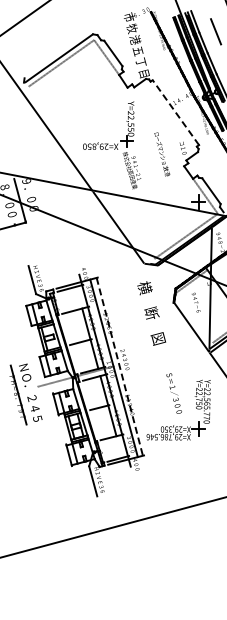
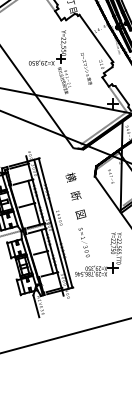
line: (175, 112) -> (96, 38), dashed -> solid
text: (151, 313) -> (75, 196), moved
line: (119, 366) -> (55, 222), dashed -> solid
text: (173, 393) -> (83, 242), moved

